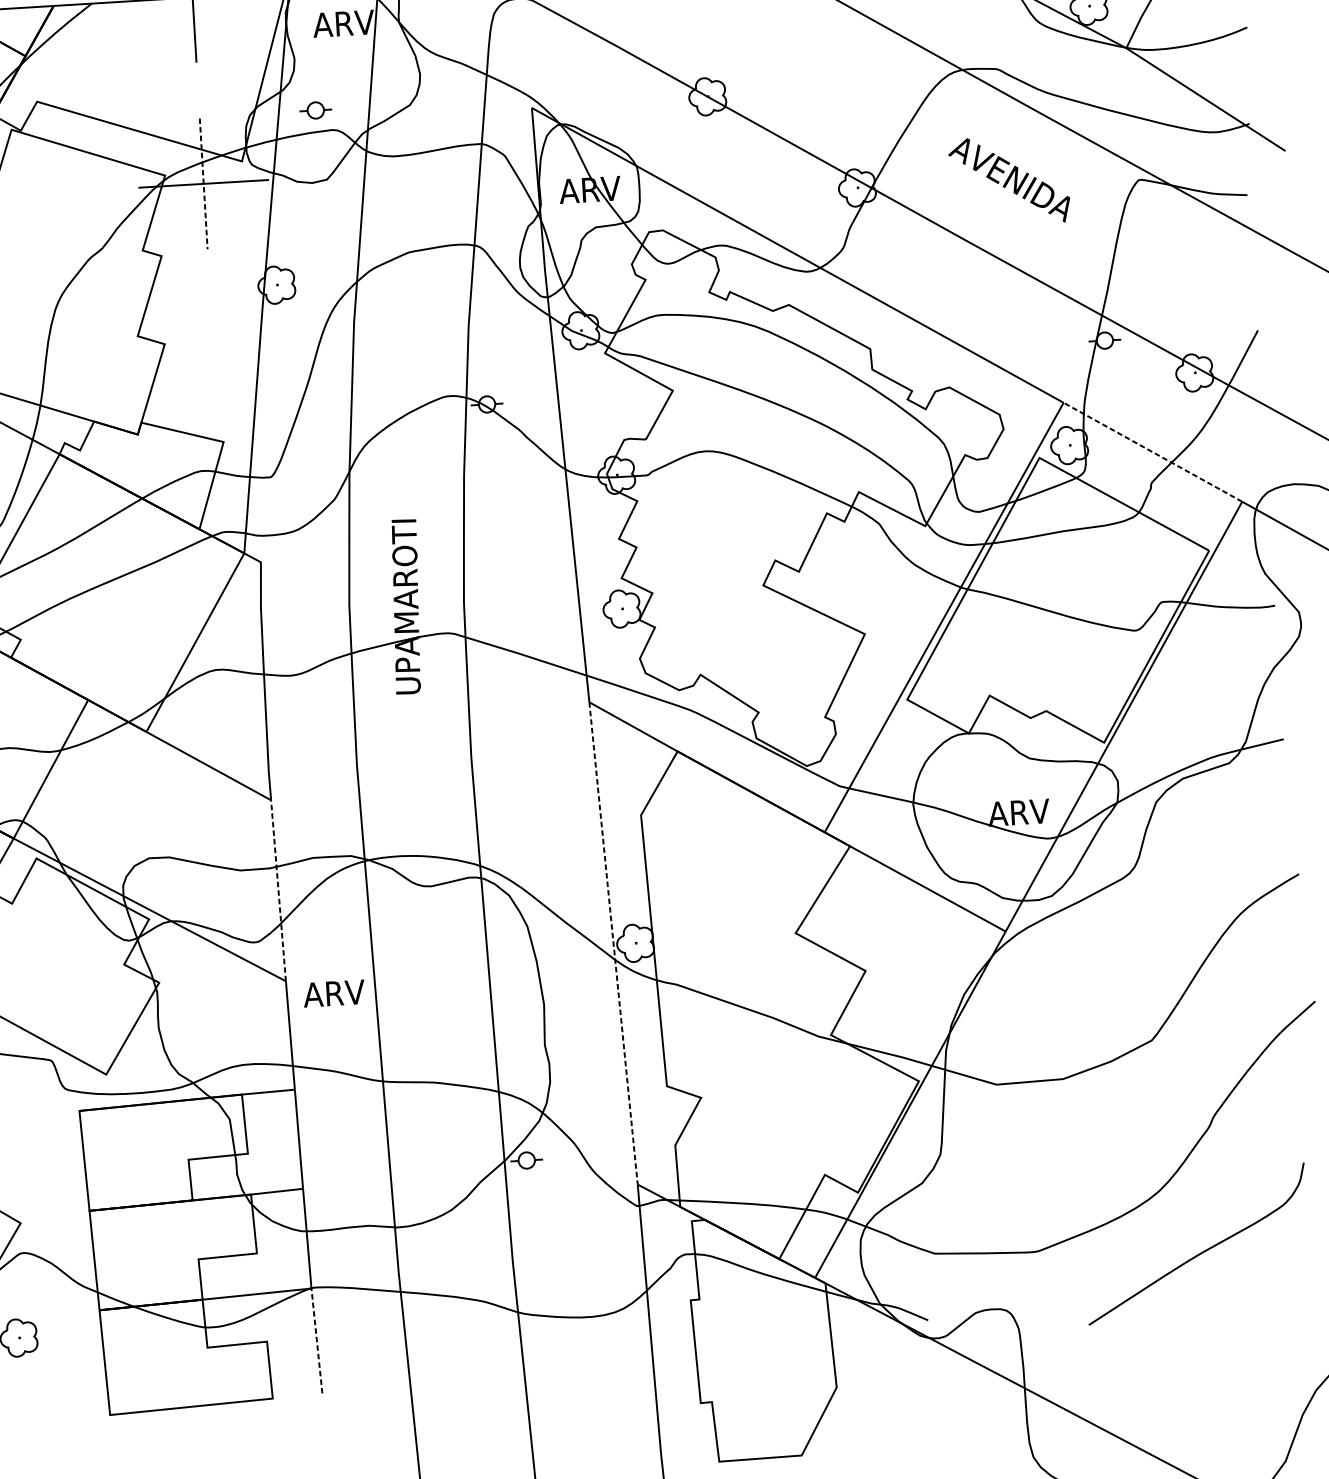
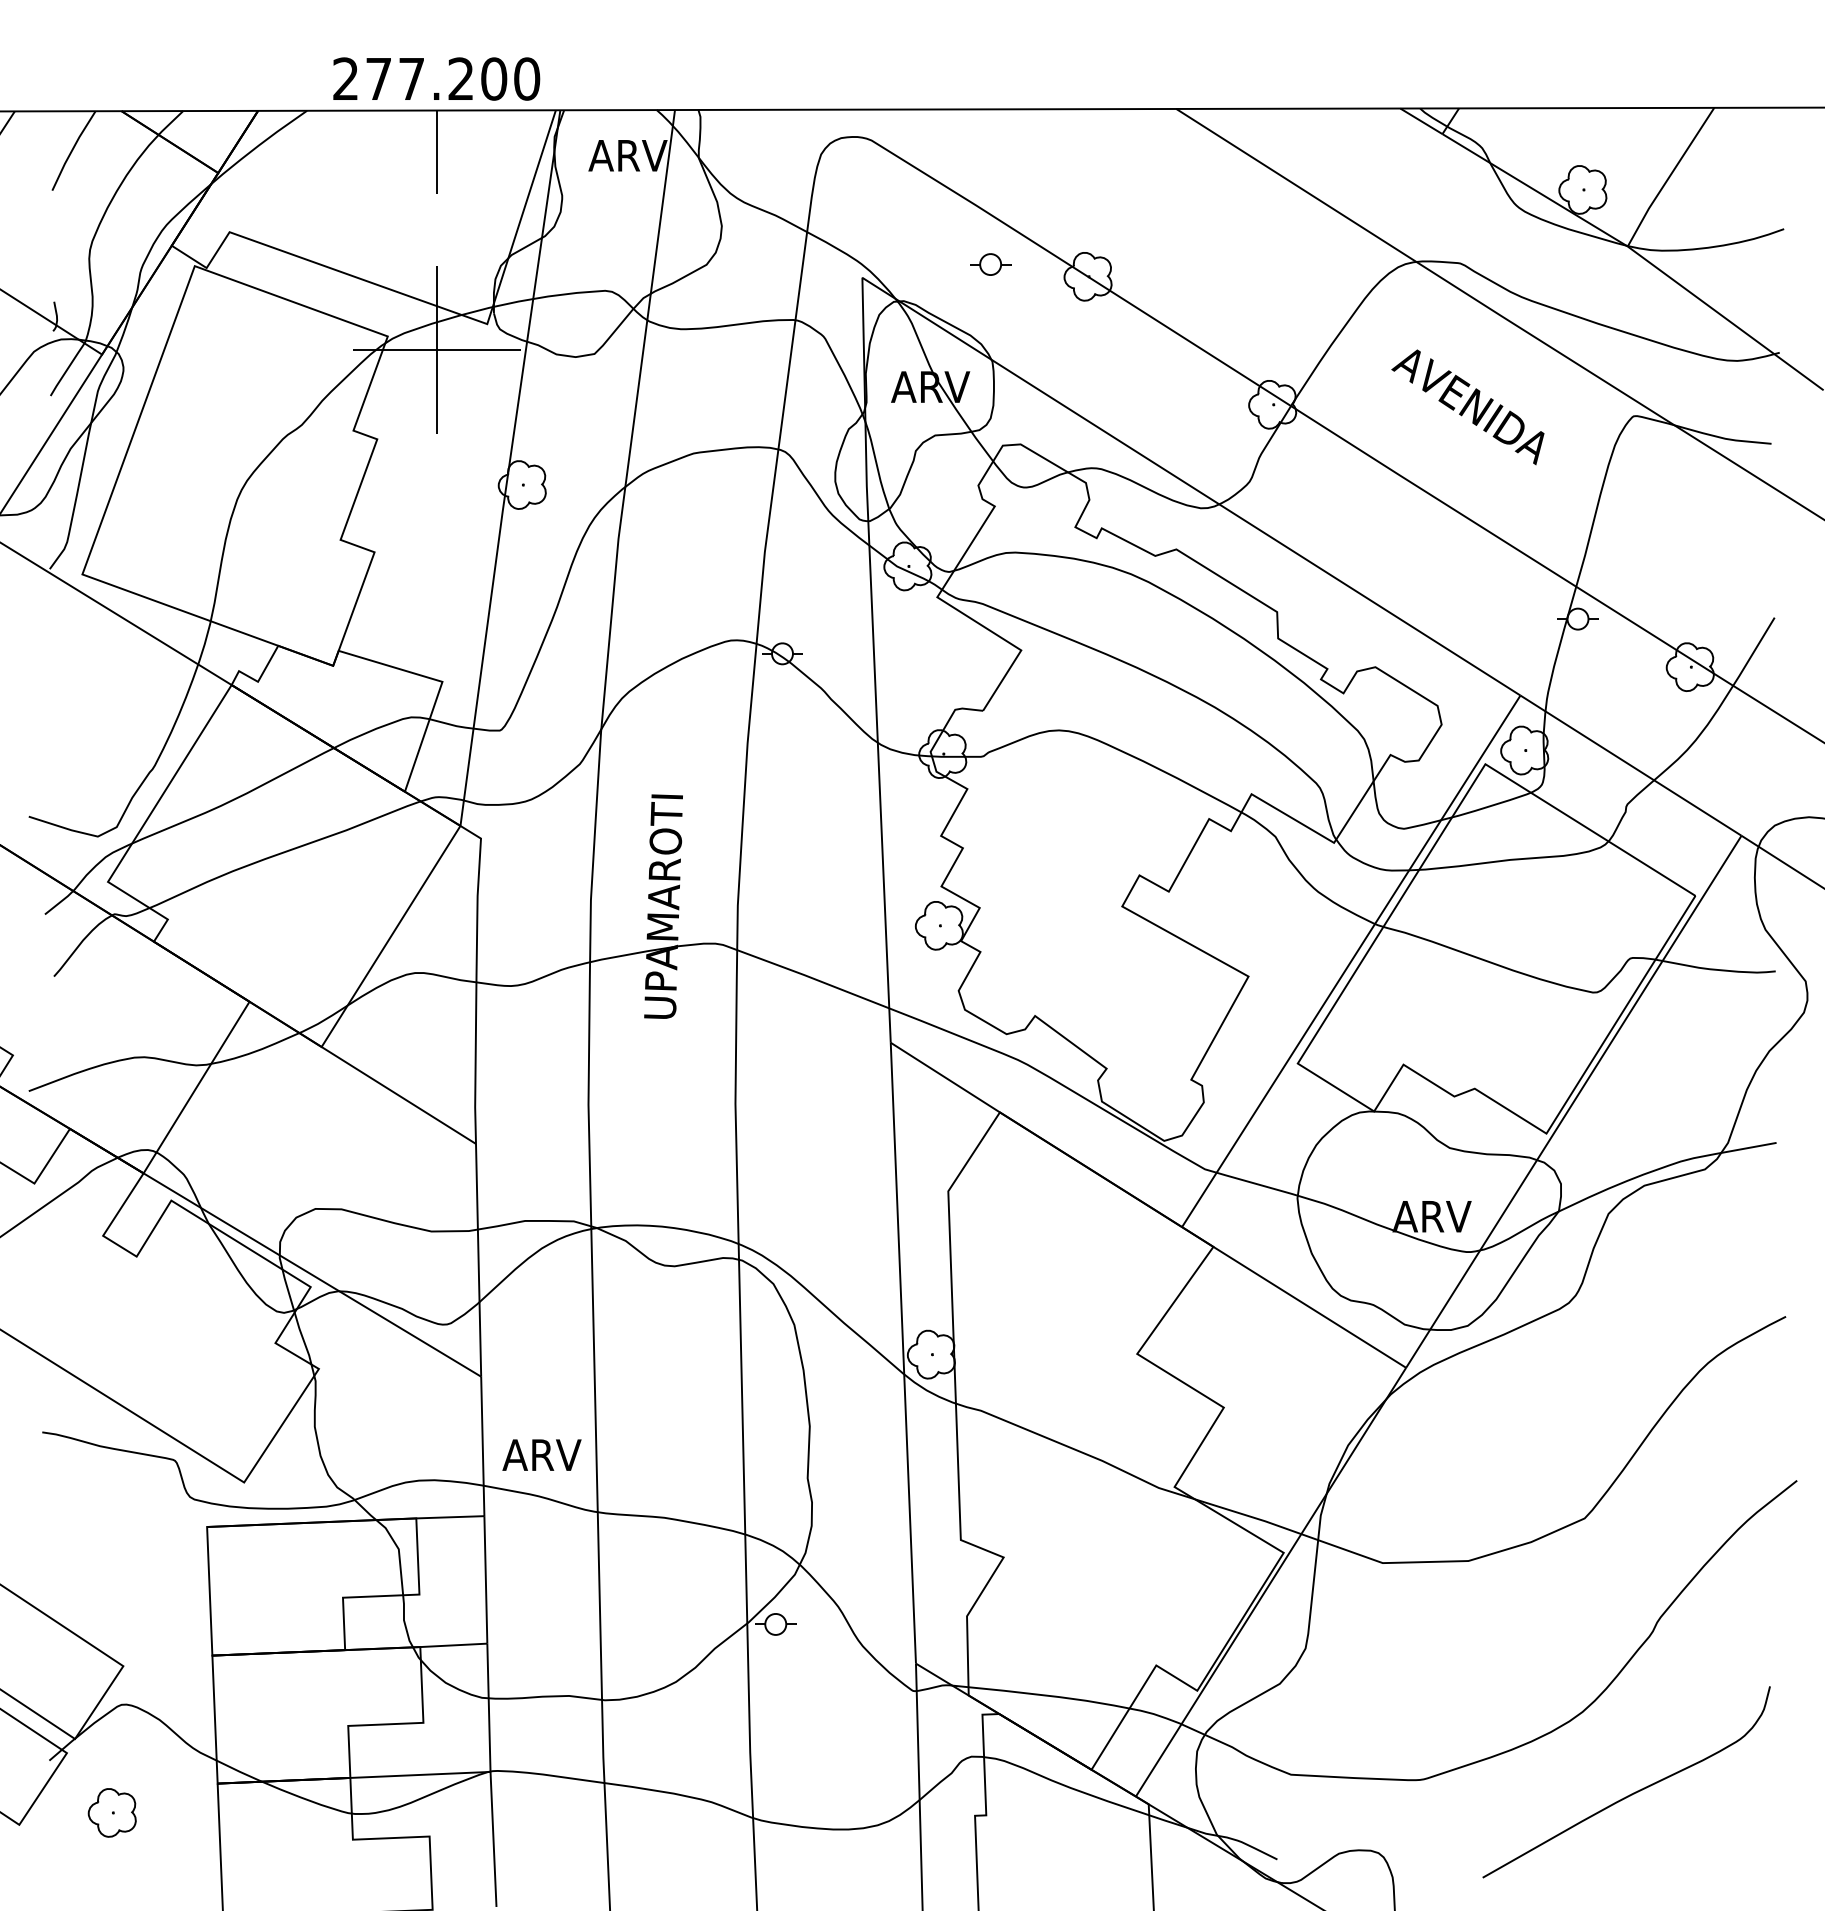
part: (315, 110) -> (990, 264), moved
line: (203, 183) -> (436, 349), dashed -> solid
line: (1153, 452) -> (1631, 765), dashed -> solid
line: (278, 890) -> (478, 1259), dashed -> solid
line: (613, 943) -> (903, 1353), dashed -> solid
text: (333, 993) -> (541, 1454), moved
line: (316, 1341) -> (493, 1839), dashed -> solid

